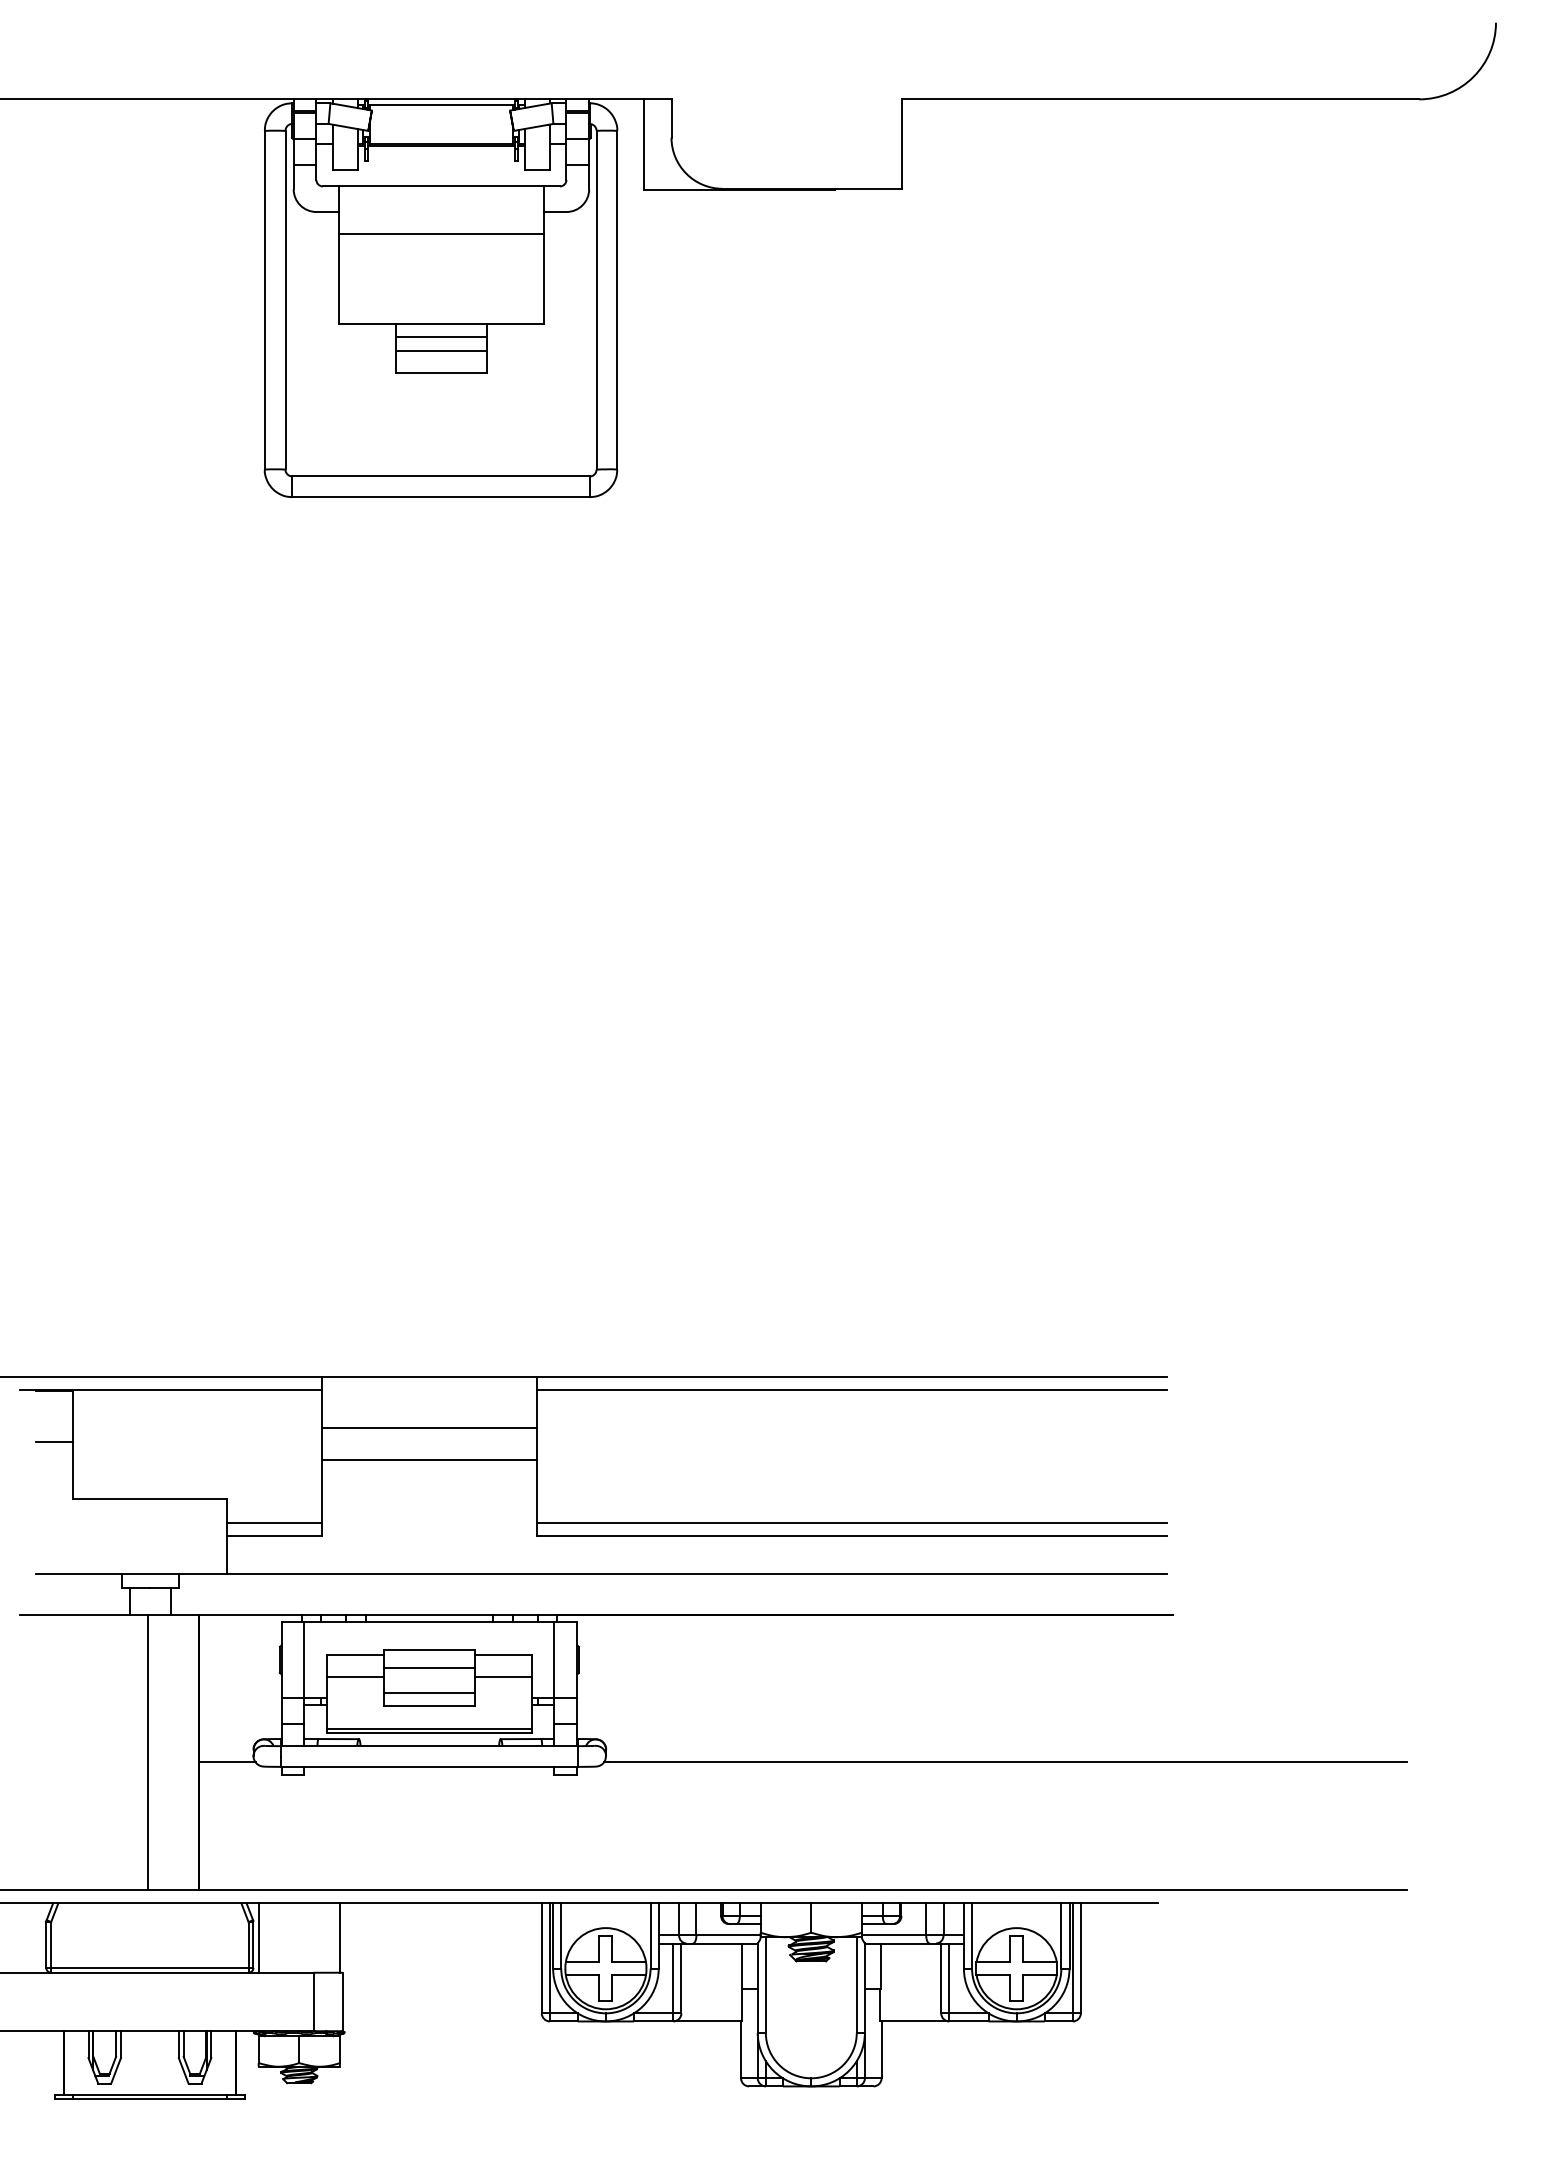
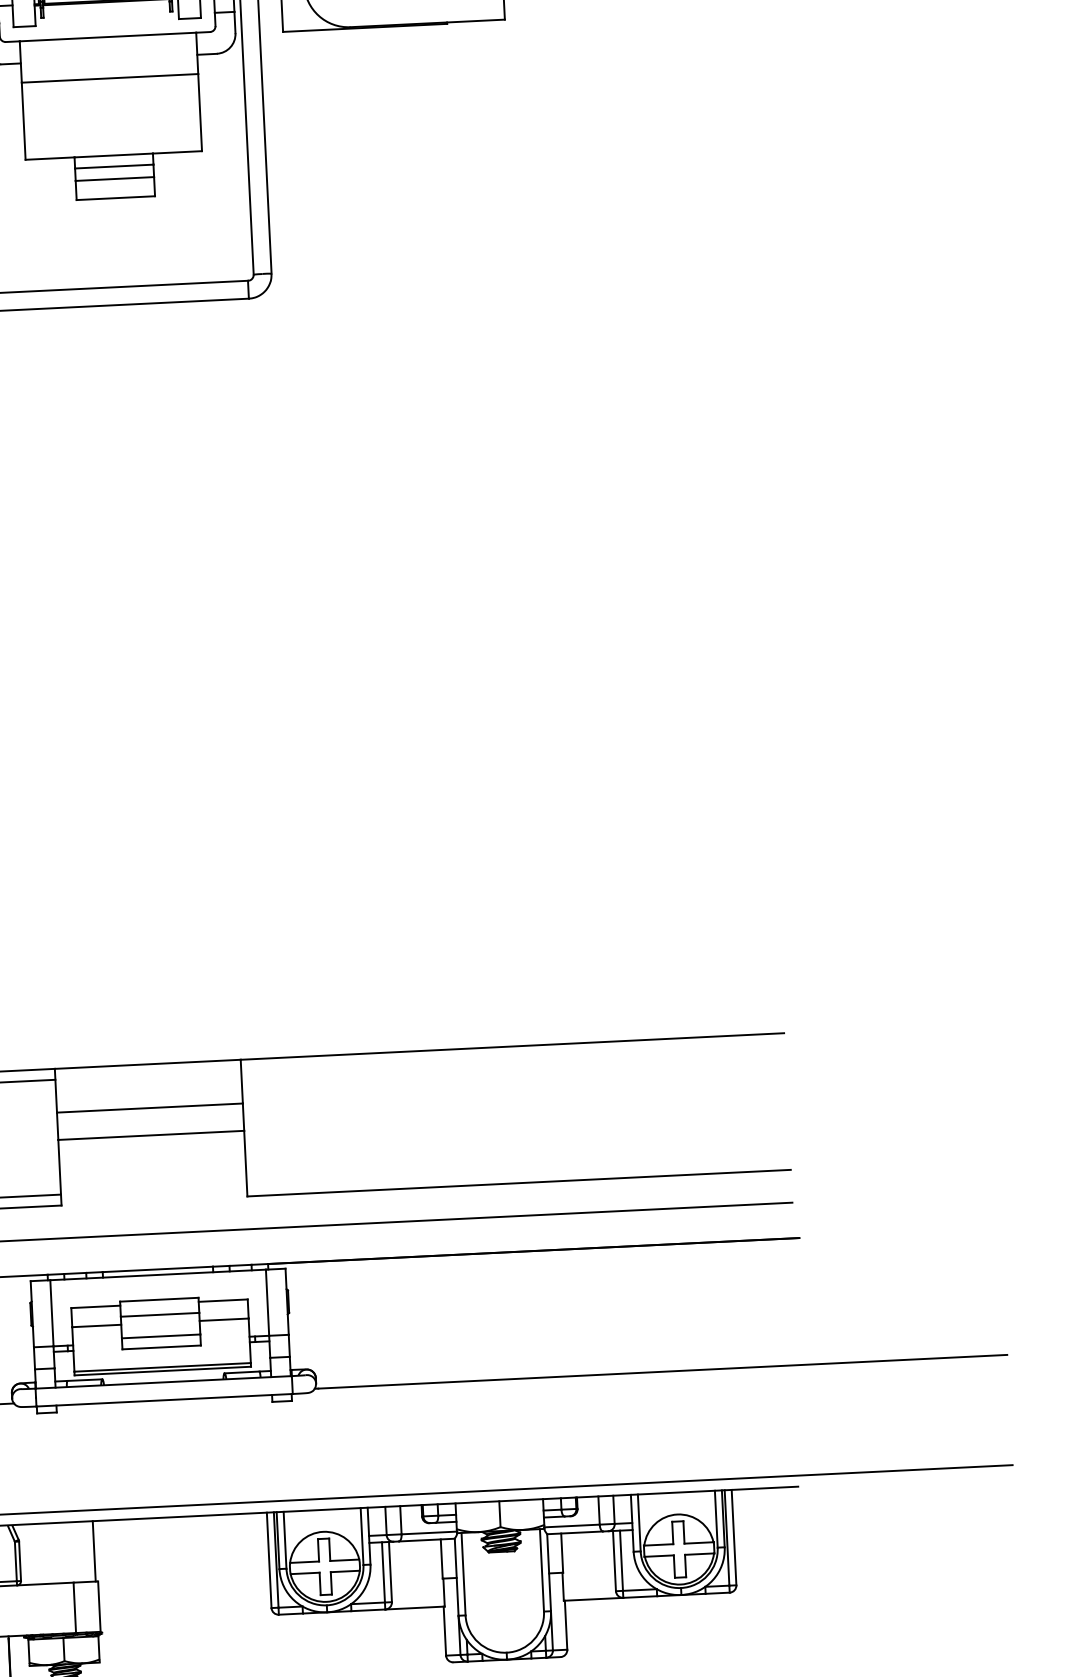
line: (852, 1389) -> (513, 1057), removed
line: (852, 1523) -> (518, 1172), removed
line: (258, 1937) -> (24, 1554), removed

